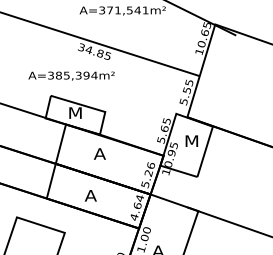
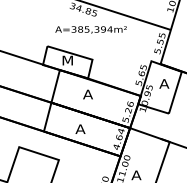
text: (71, 75) -> (91, 29), moved
text: (191, 140) -> (164, 83), M -> A

